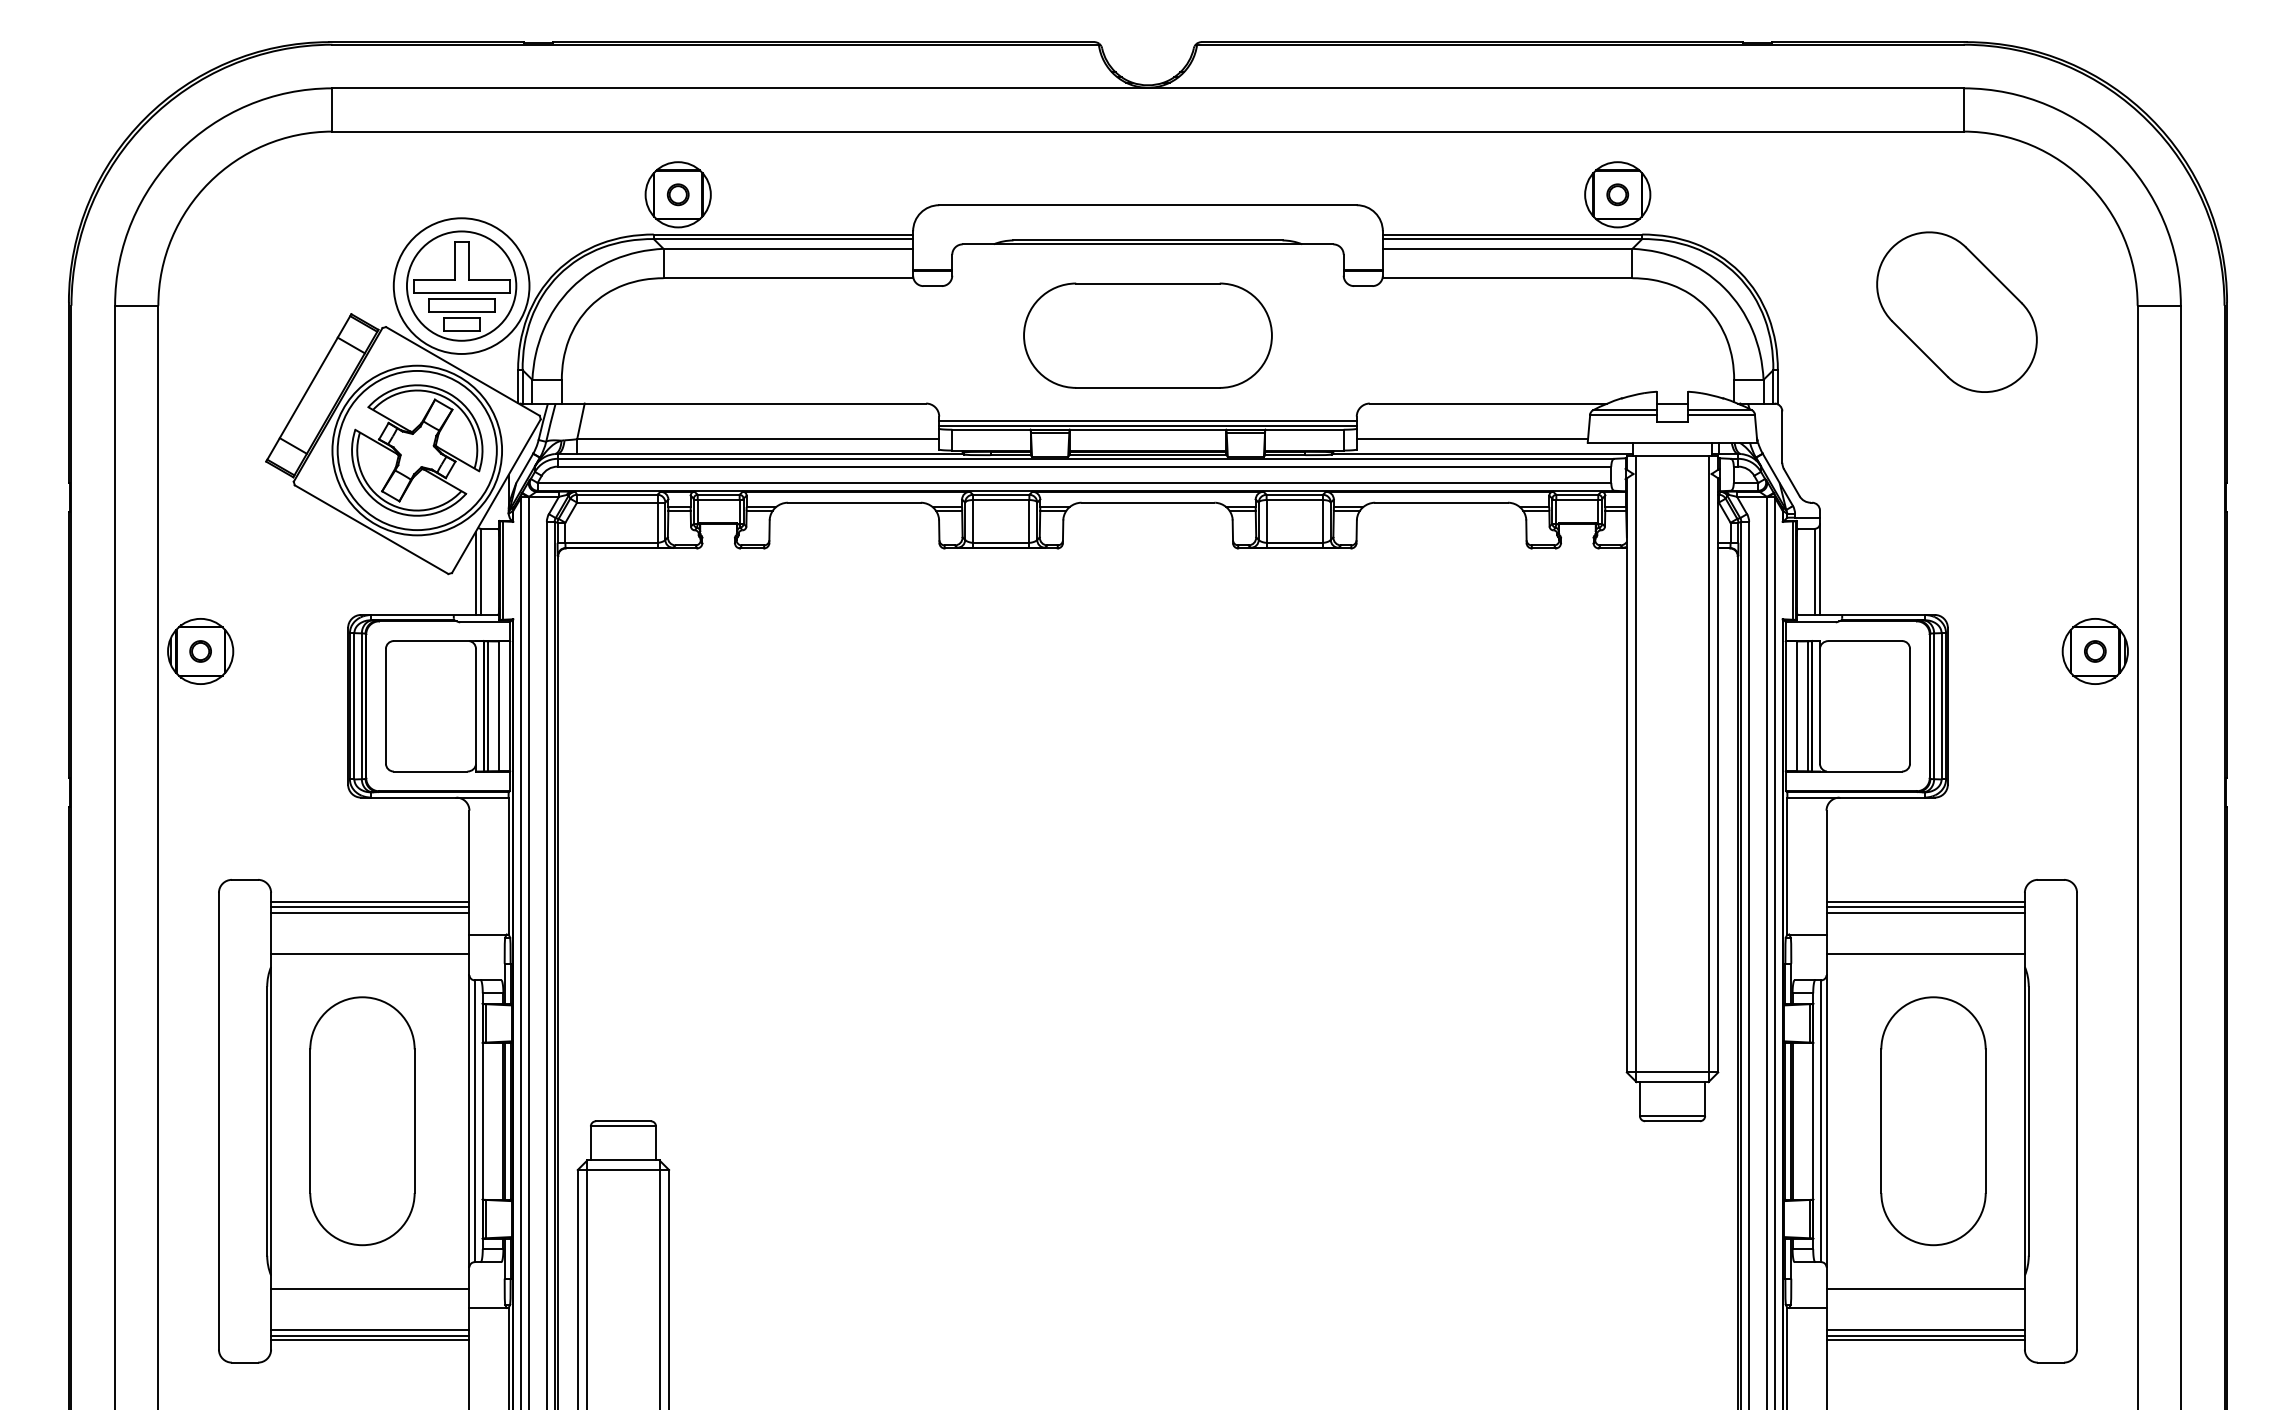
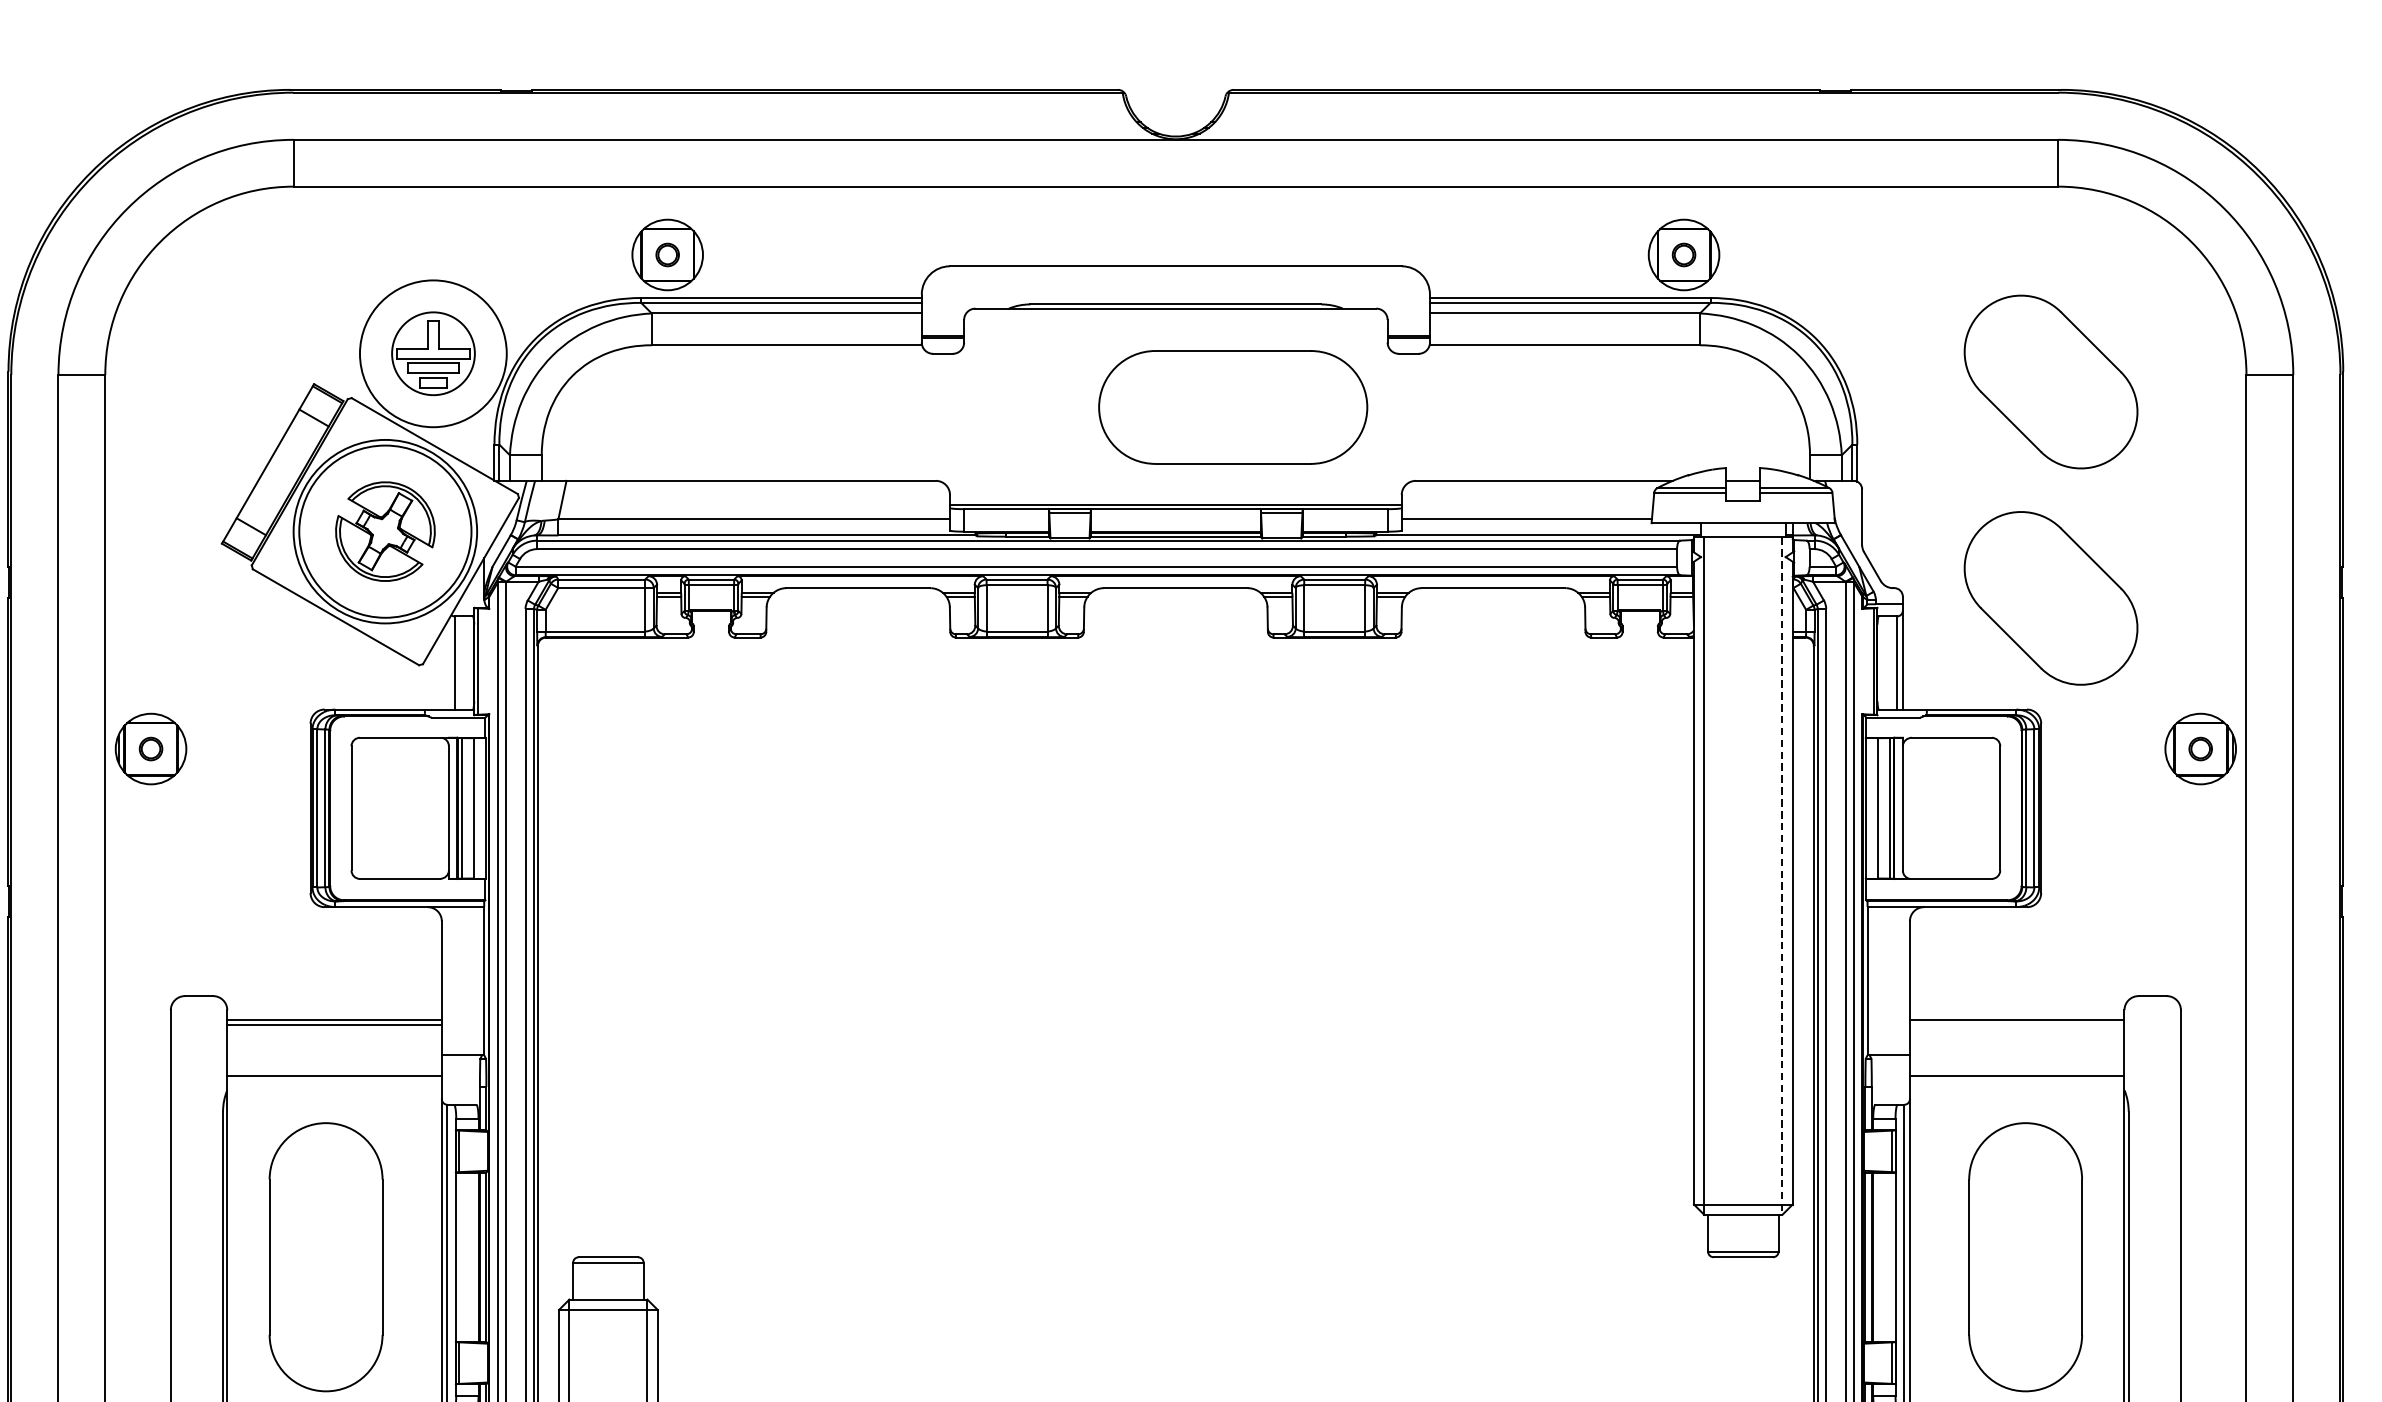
part: (461, 285) -> (433, 353), size x0.7
part: (1147, 335) -> (1232, 407), moved
line: (1147, 420) -> (1175, 499), removed
part: (417, 450) -> (385, 531), size x0.7
part: (1956, 511) -> (2050, 597), added
line: (475, 572) -> (448, 663), removed
line: (1708, 769) -> (1782, 876), solid -> dashed
line: (1925, 906) -> (2016, 1024), removed
line: (370, 912) -> (334, 1031), removed
line: (1925, 912) -> (2016, 1031), removed

